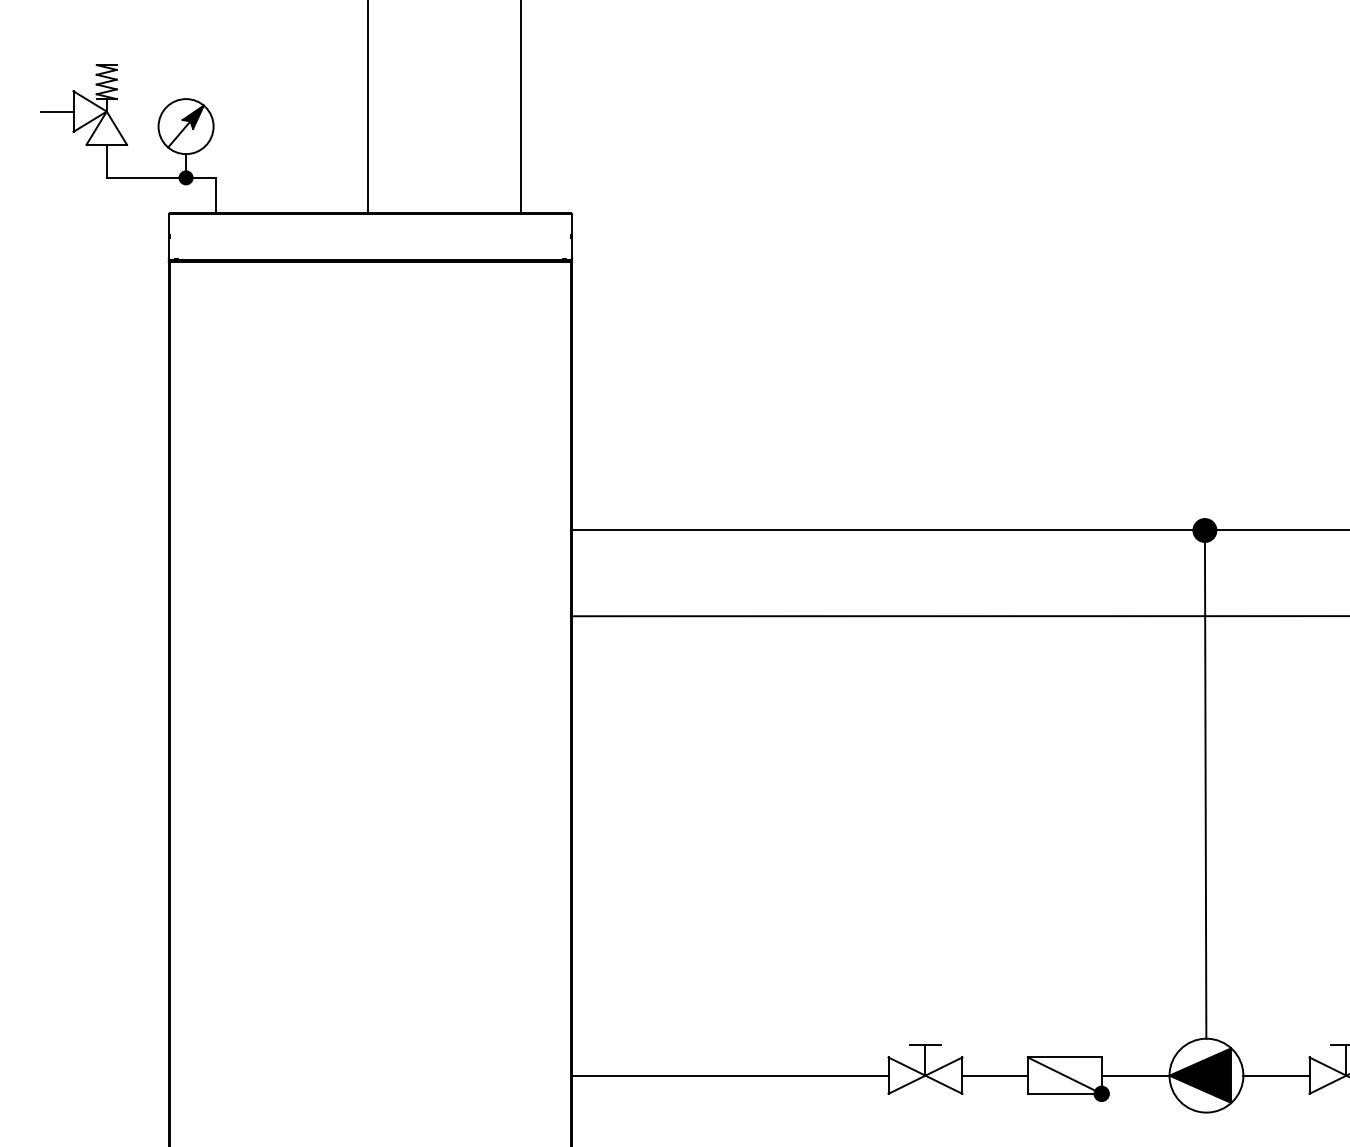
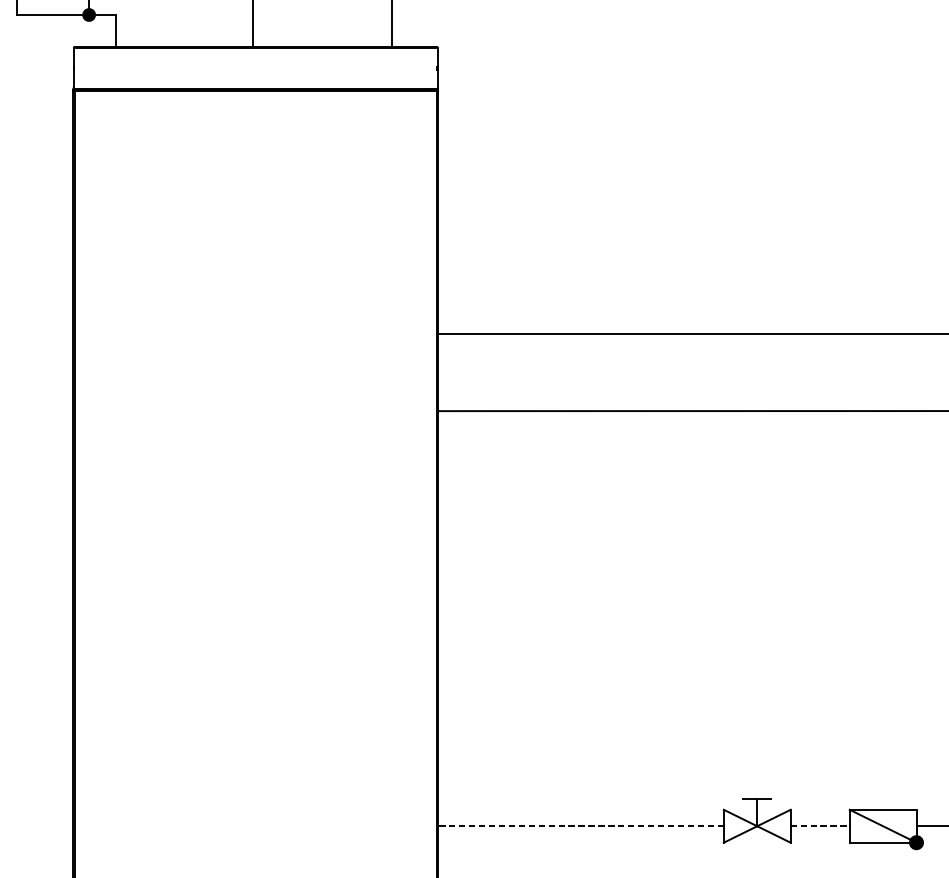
line: (729, 1075) -> (580, 826), solid -> dashed
line: (995, 1075) -> (820, 826), solid -> dashed

